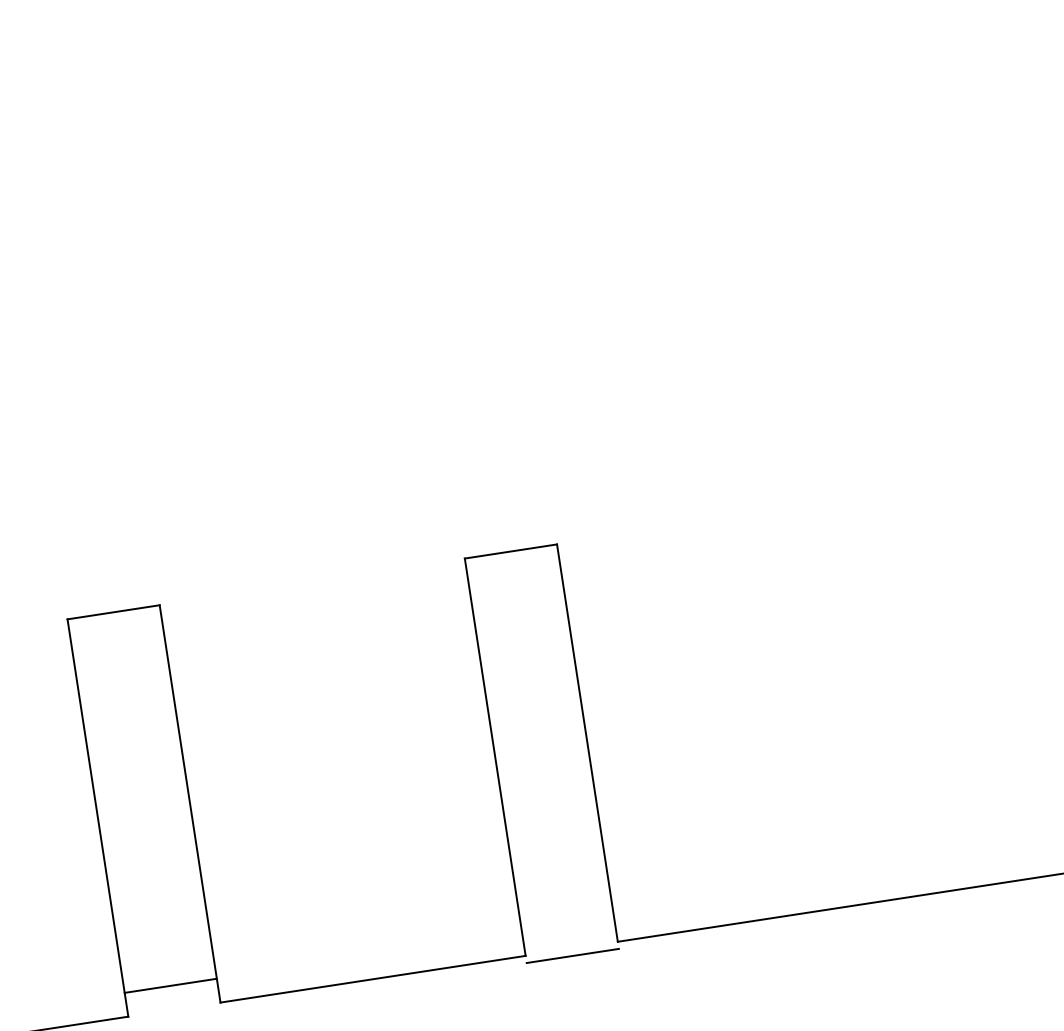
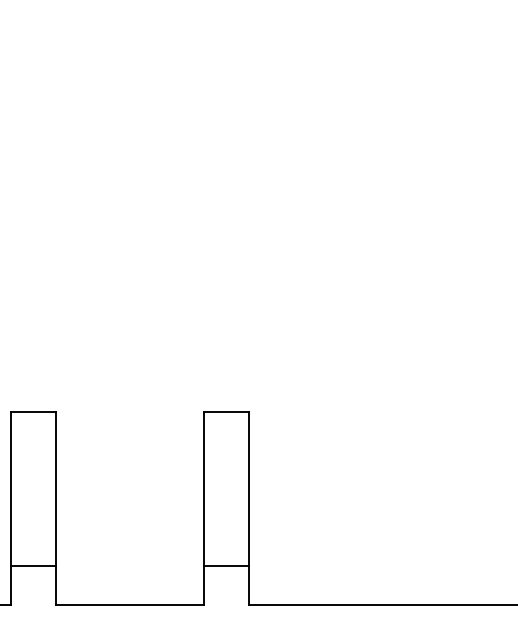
line: (571, 956) -> (225, 566), moved
line: (170, 986) -> (33, 566), moved

